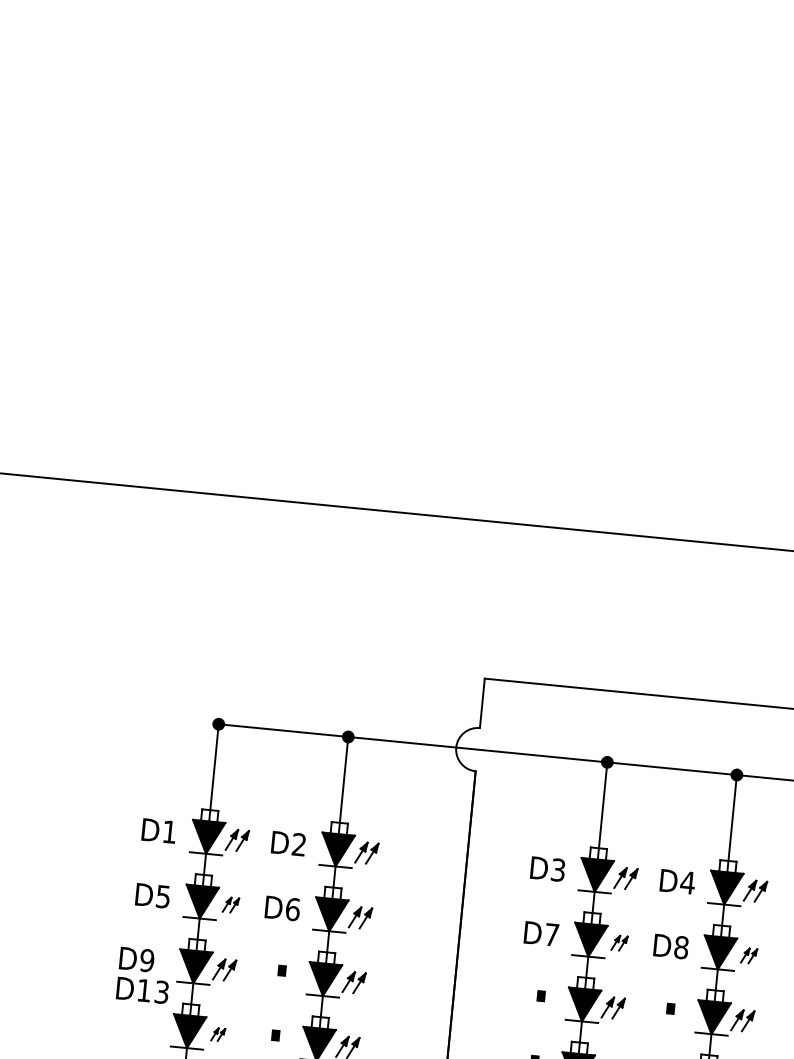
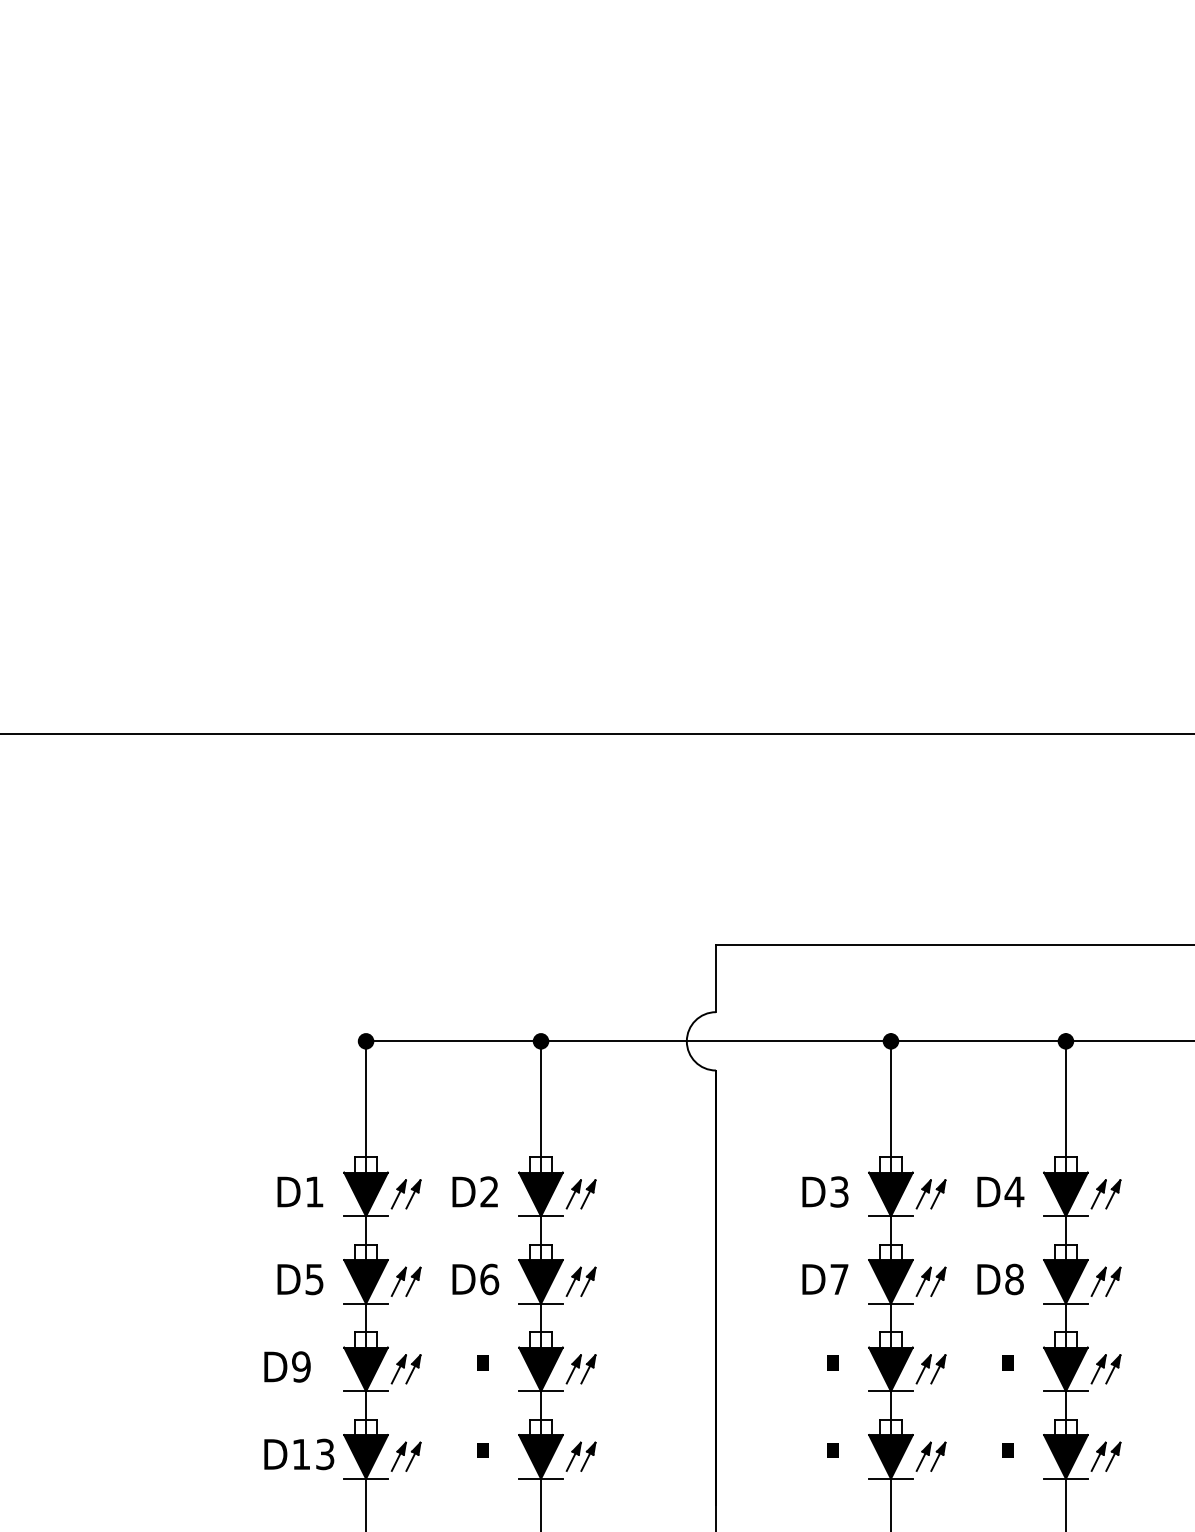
part: (230, 904) -> (405, 1281), size x1.43
part: (619, 943) -> (930, 1281), size x1.43
part: (748, 955) -> (1105, 1281), size x1.43
text: (142, 990) -> (299, 1454), moved
part: (217, 1034) -> (405, 1456), size x1.67

